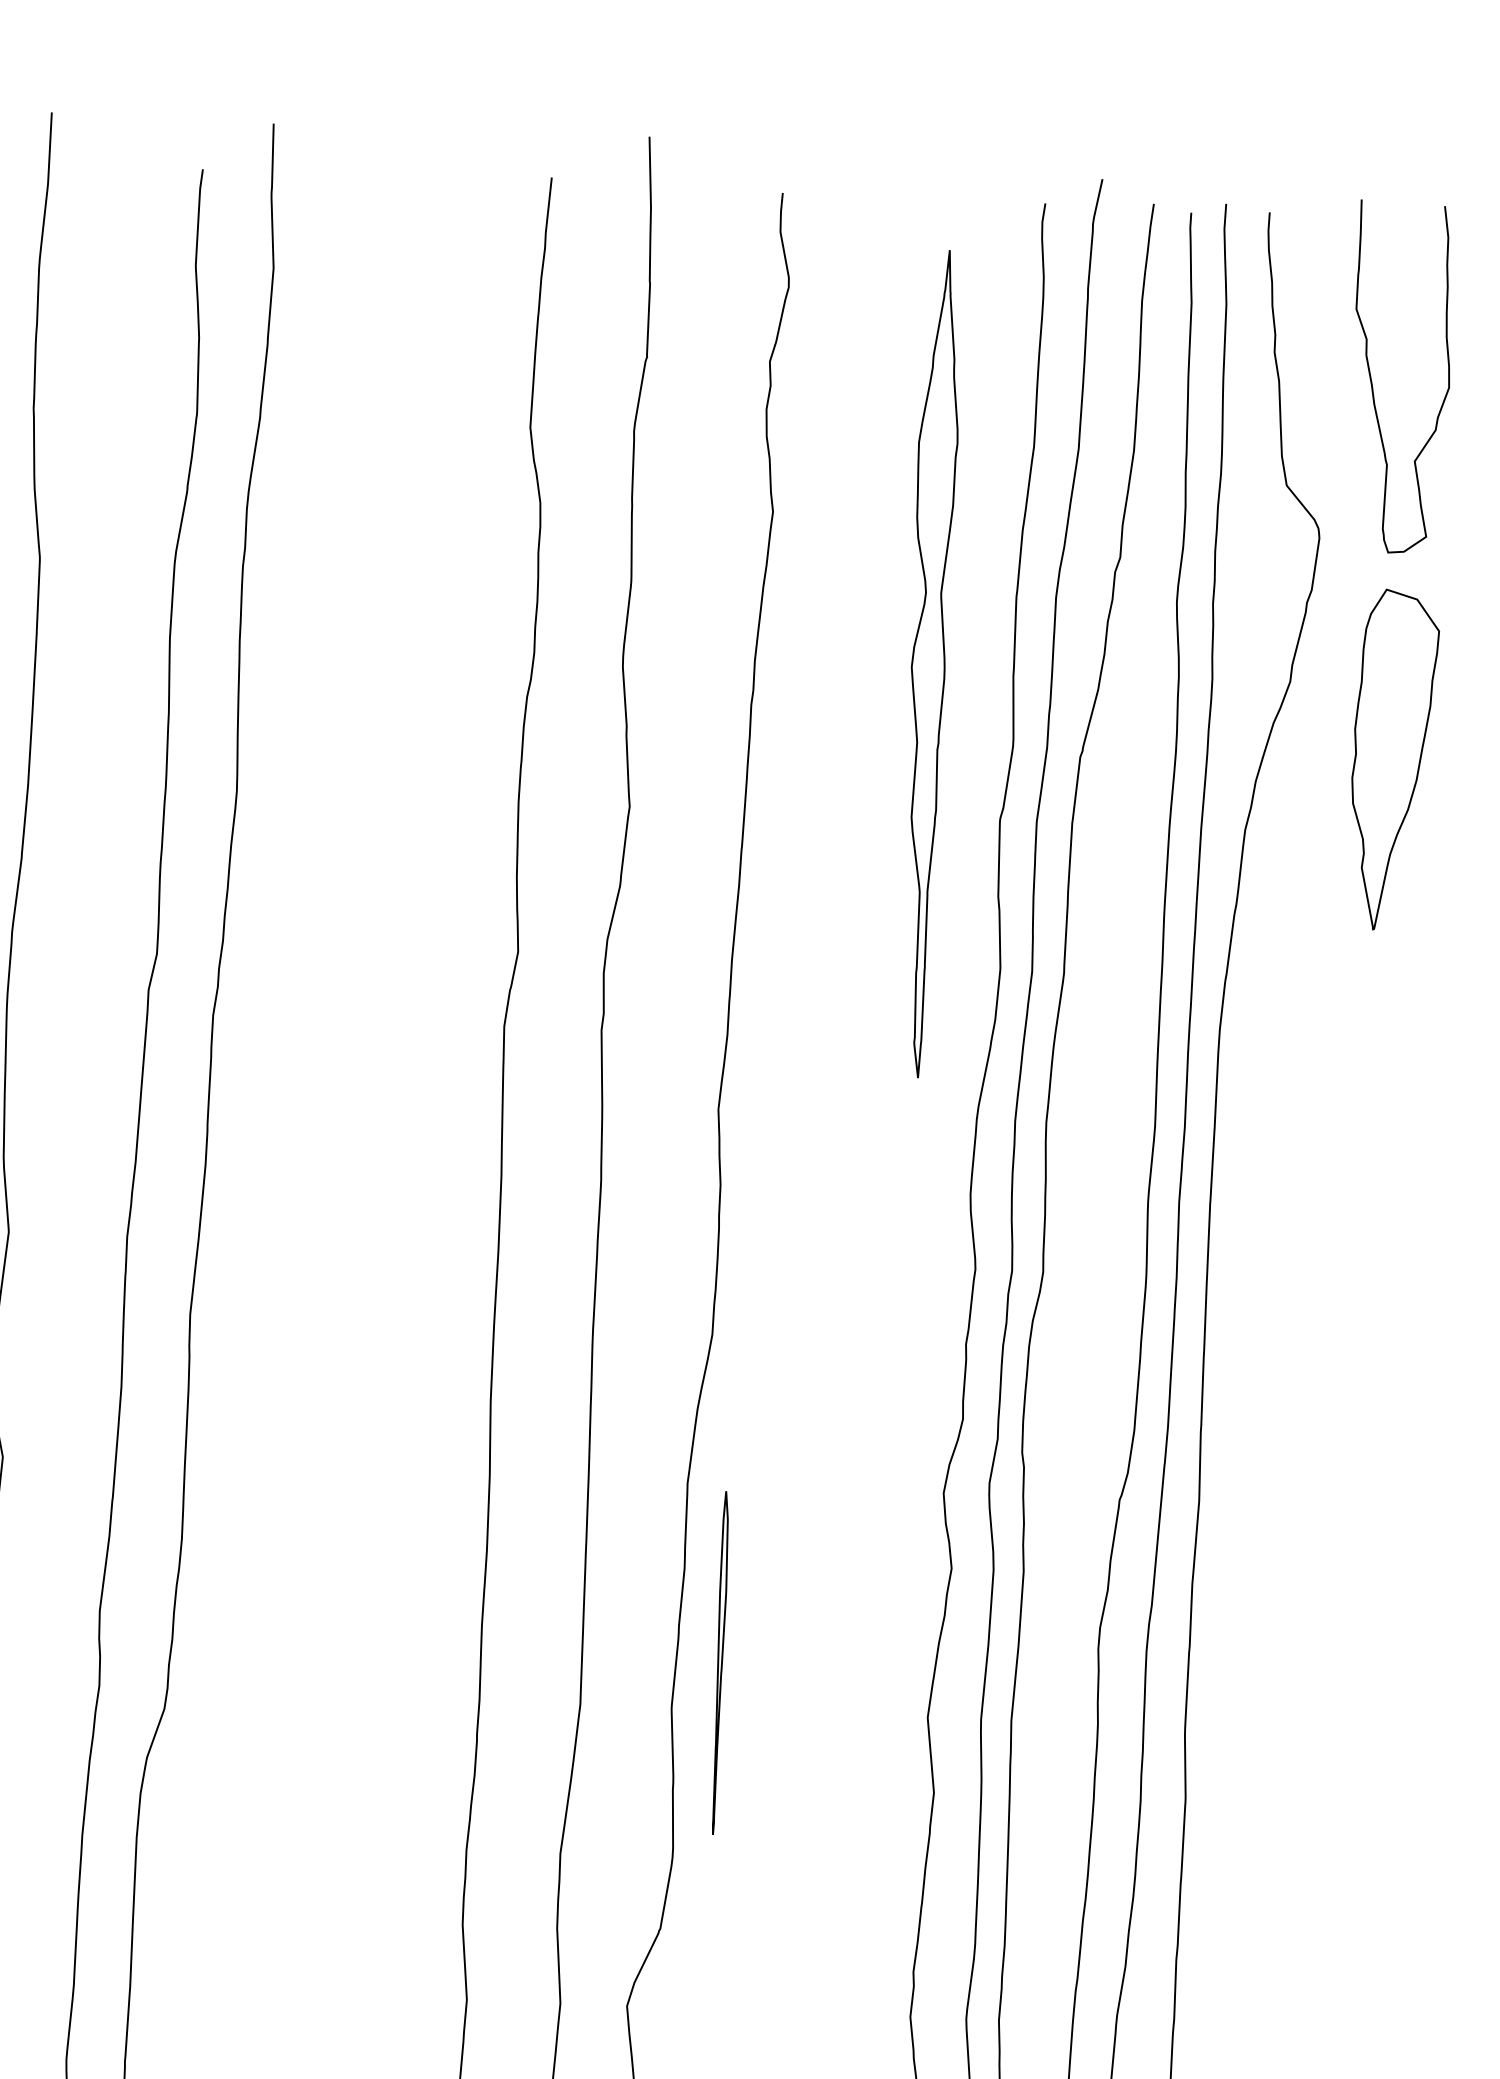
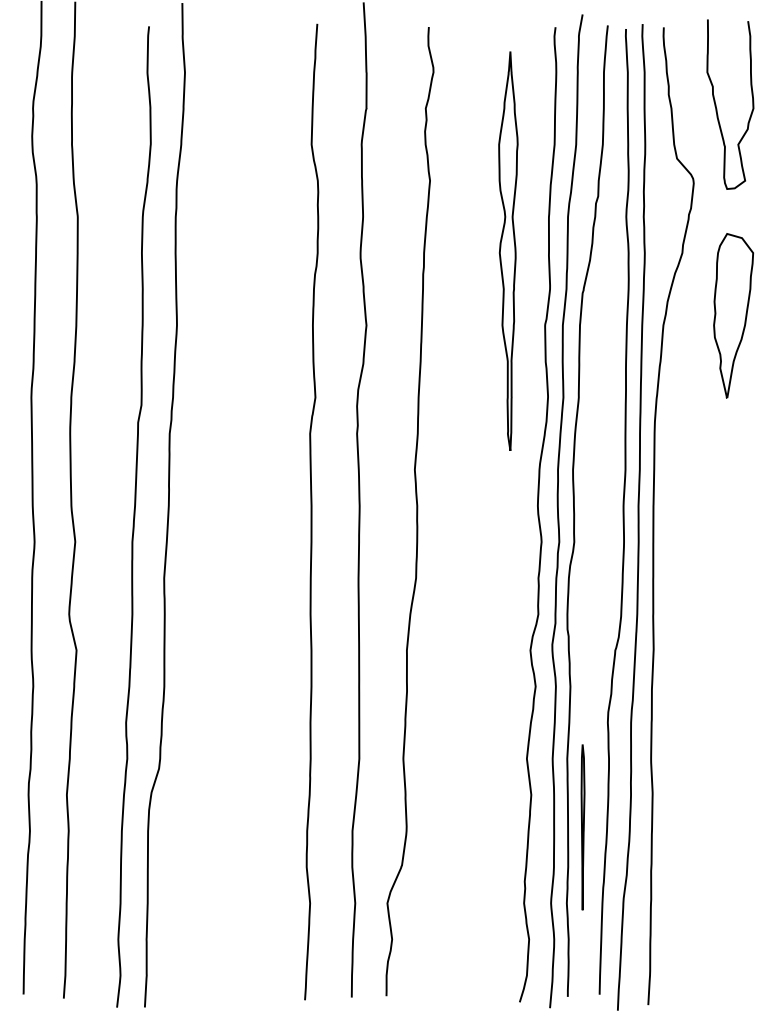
part: (1393, 759) -> (733, 315), moved
part: (719, 1663) -> (582, 827), moved

